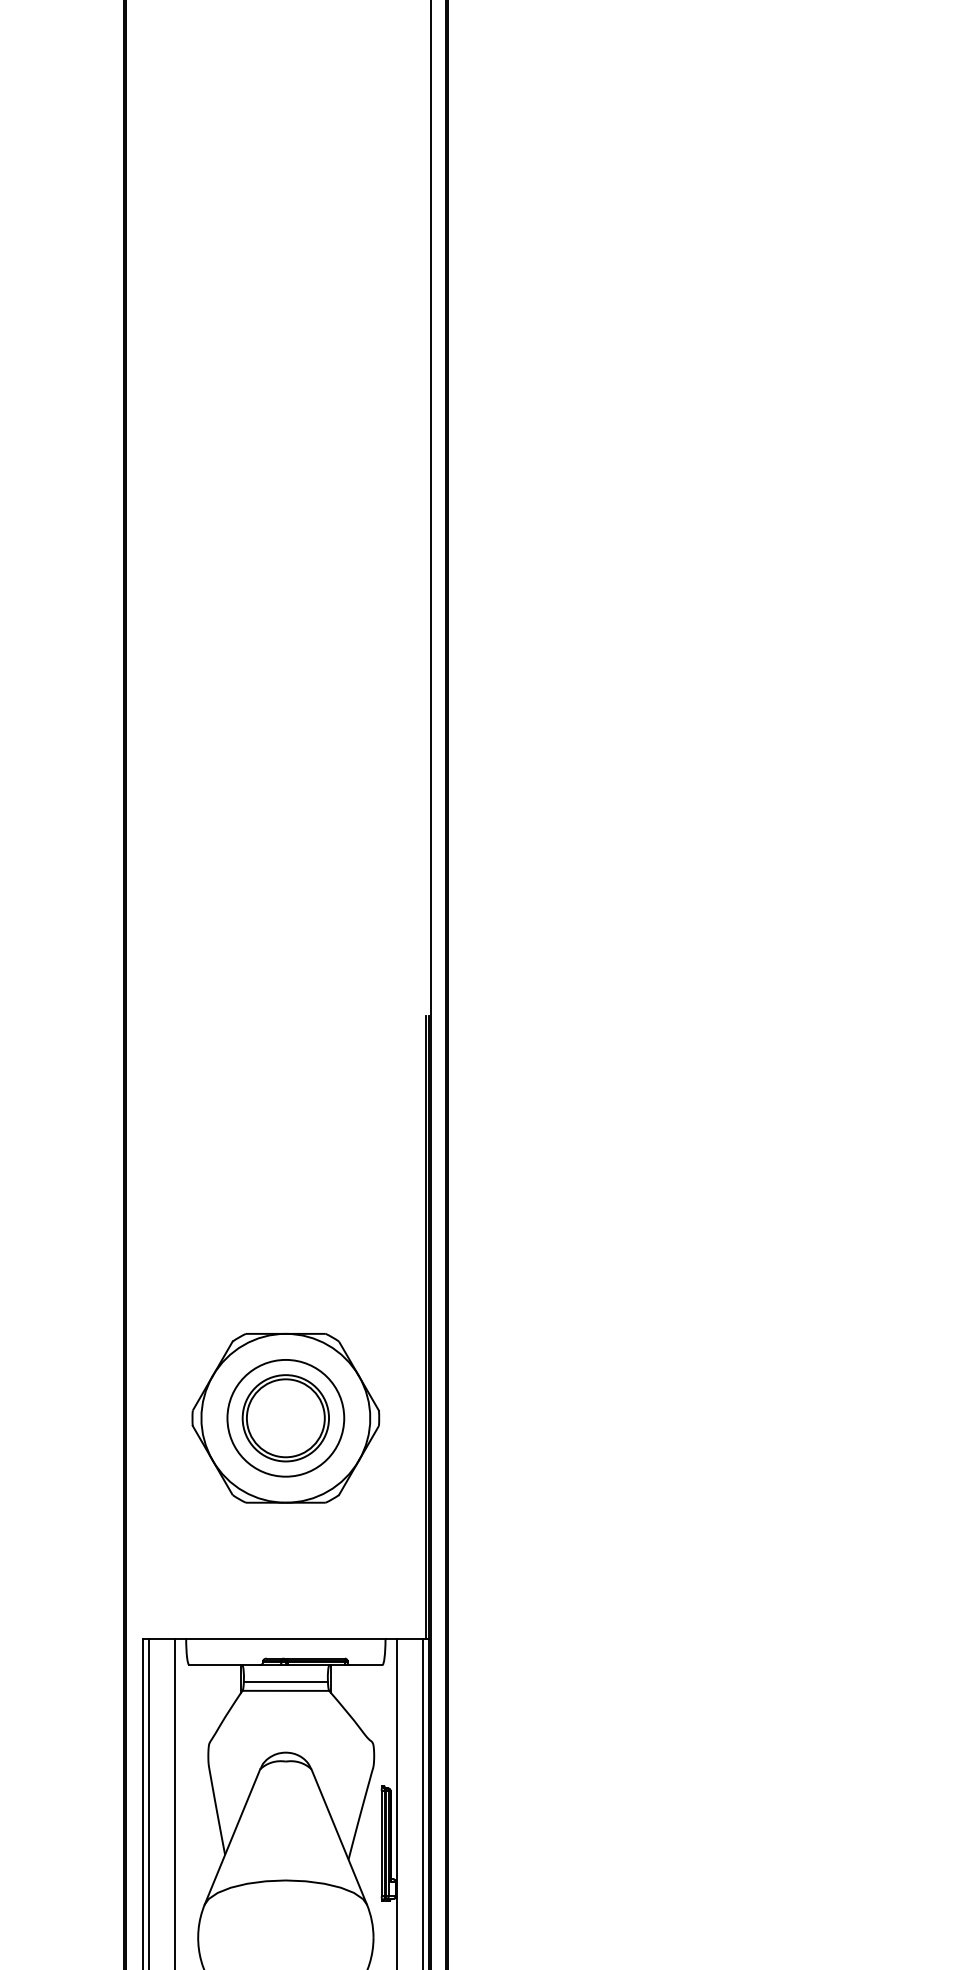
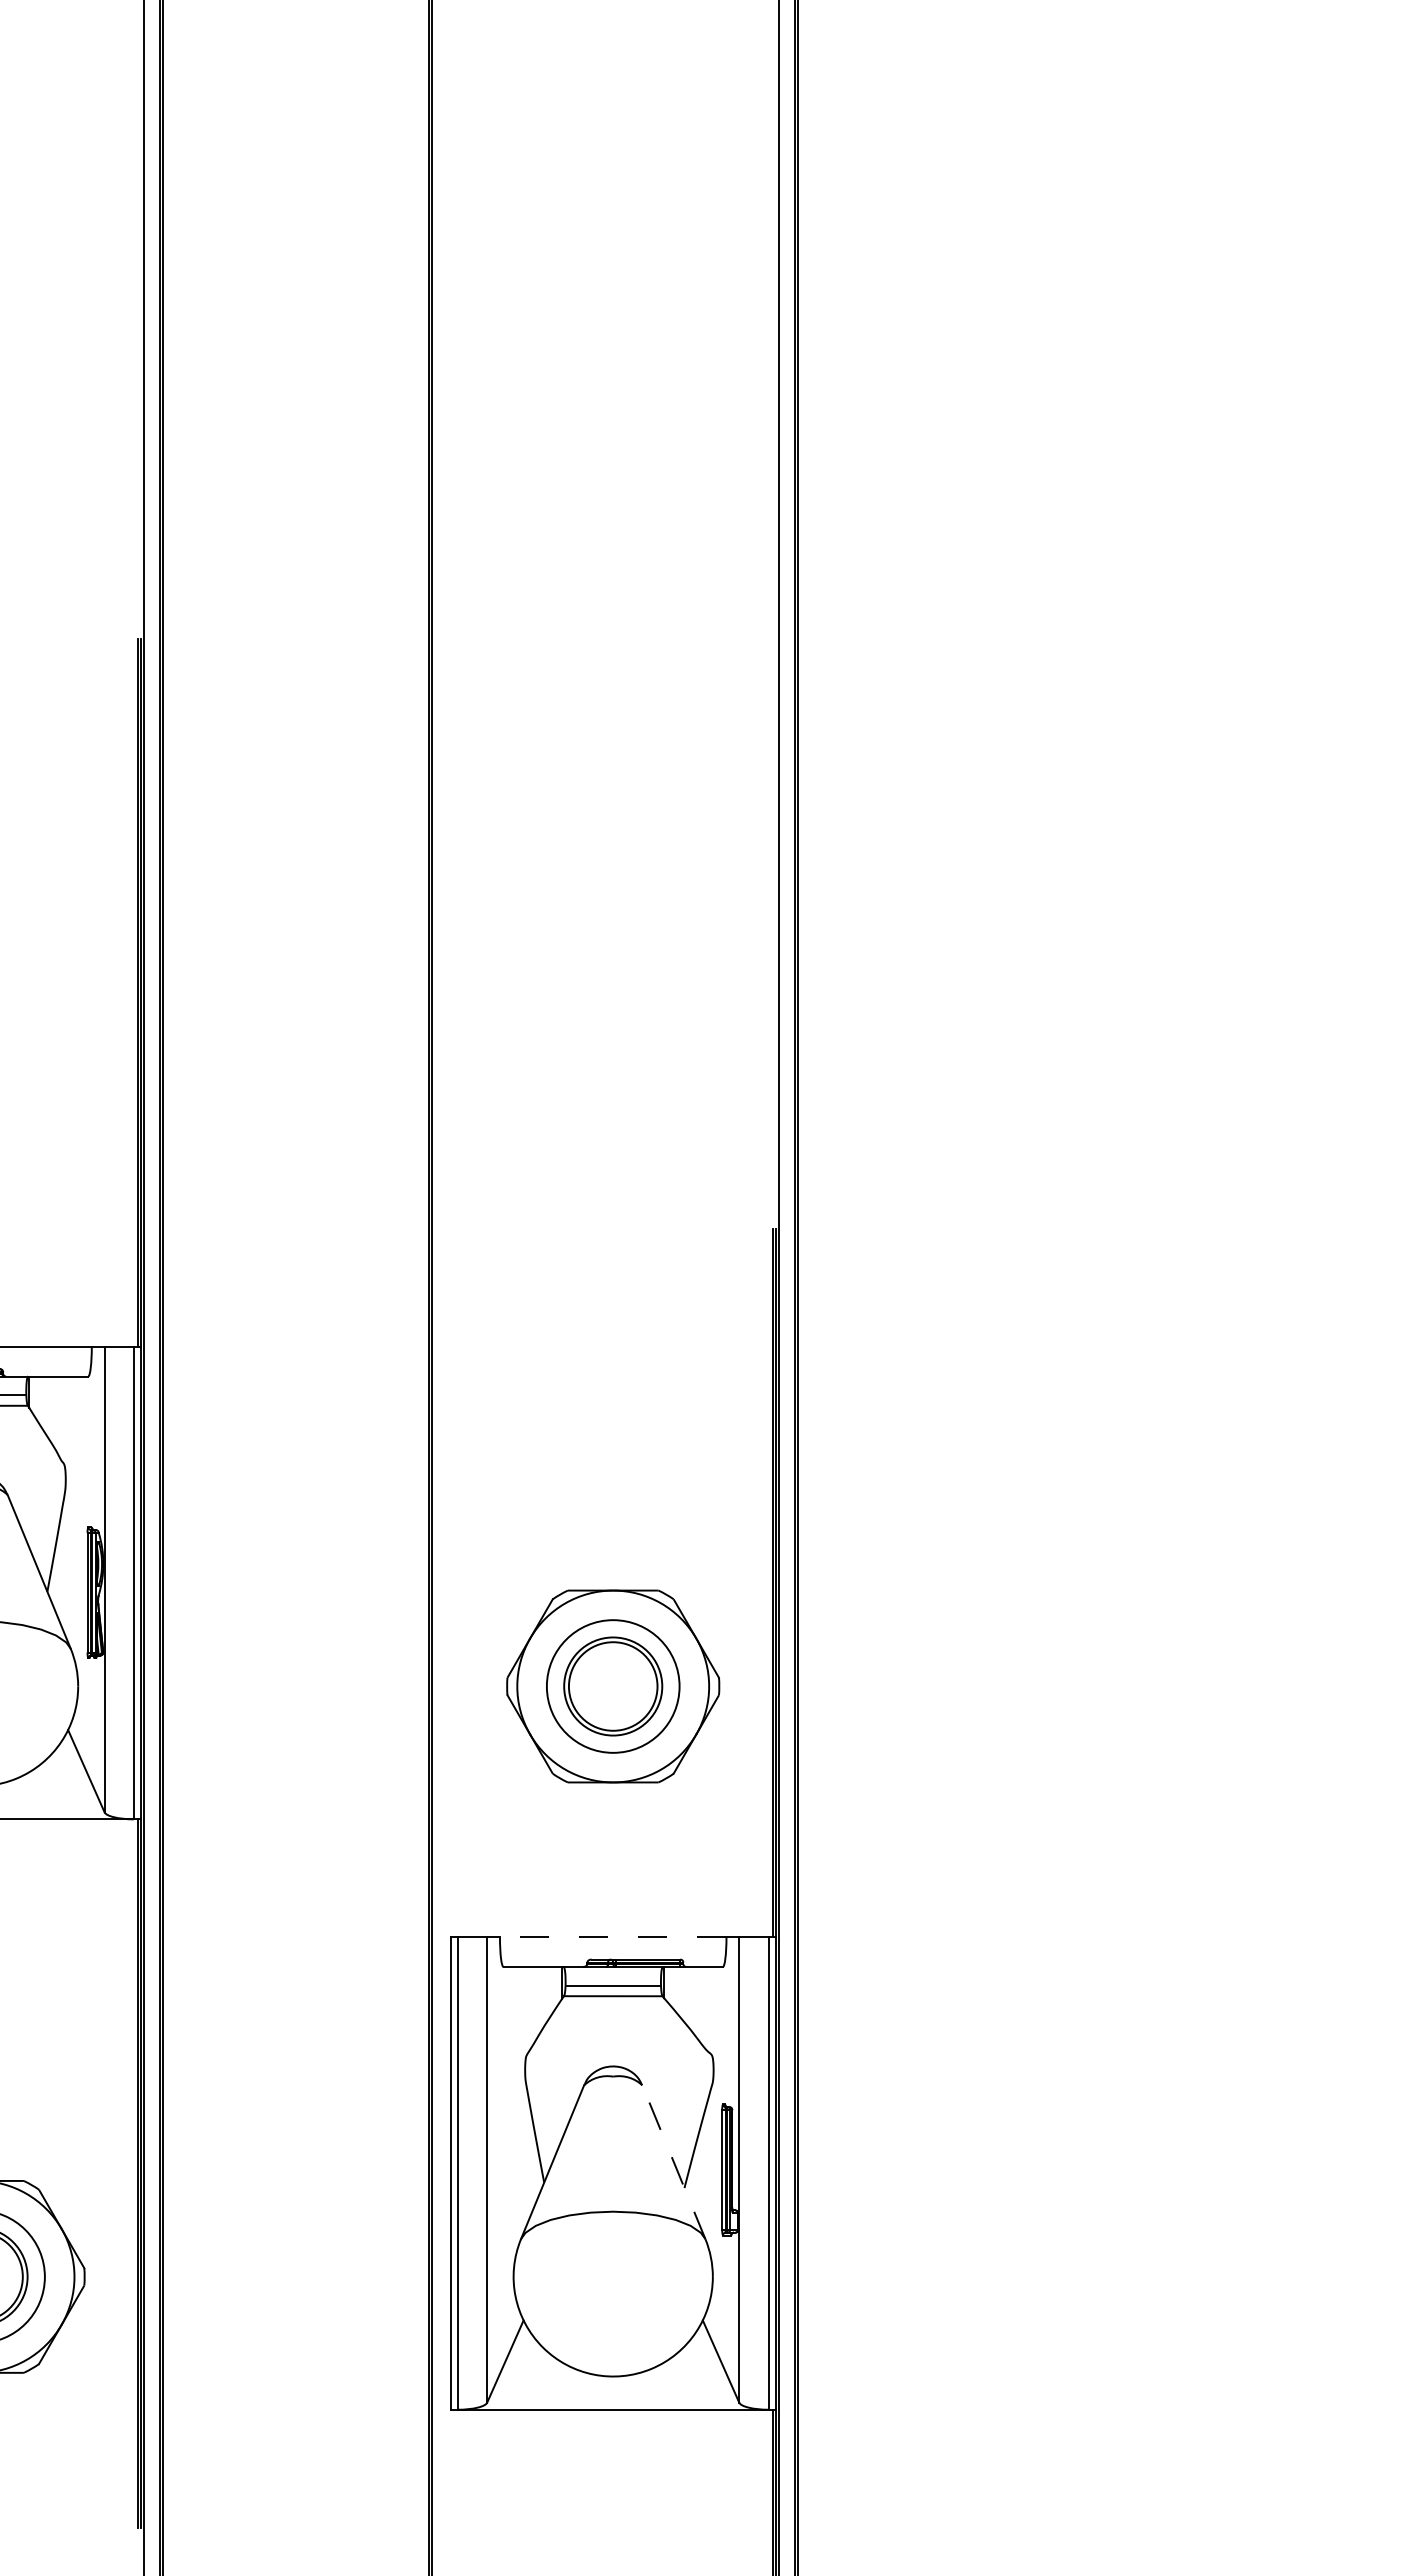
line: (285, 1639) -> (612, 1937), solid -> dashed
line: (338, 1836) -> (673, 2161), solid -> dashed

